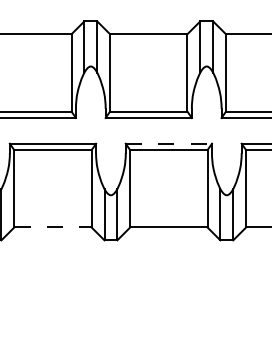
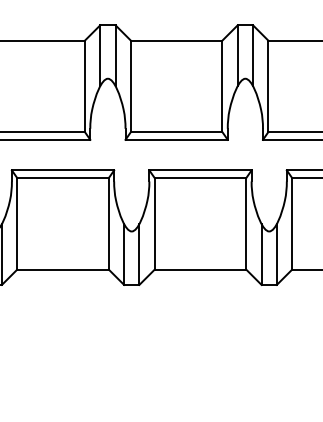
line: (169, 143) -> (201, 170), dashed -> solid
line: (52, 227) -> (62, 269), dashed -> solid

